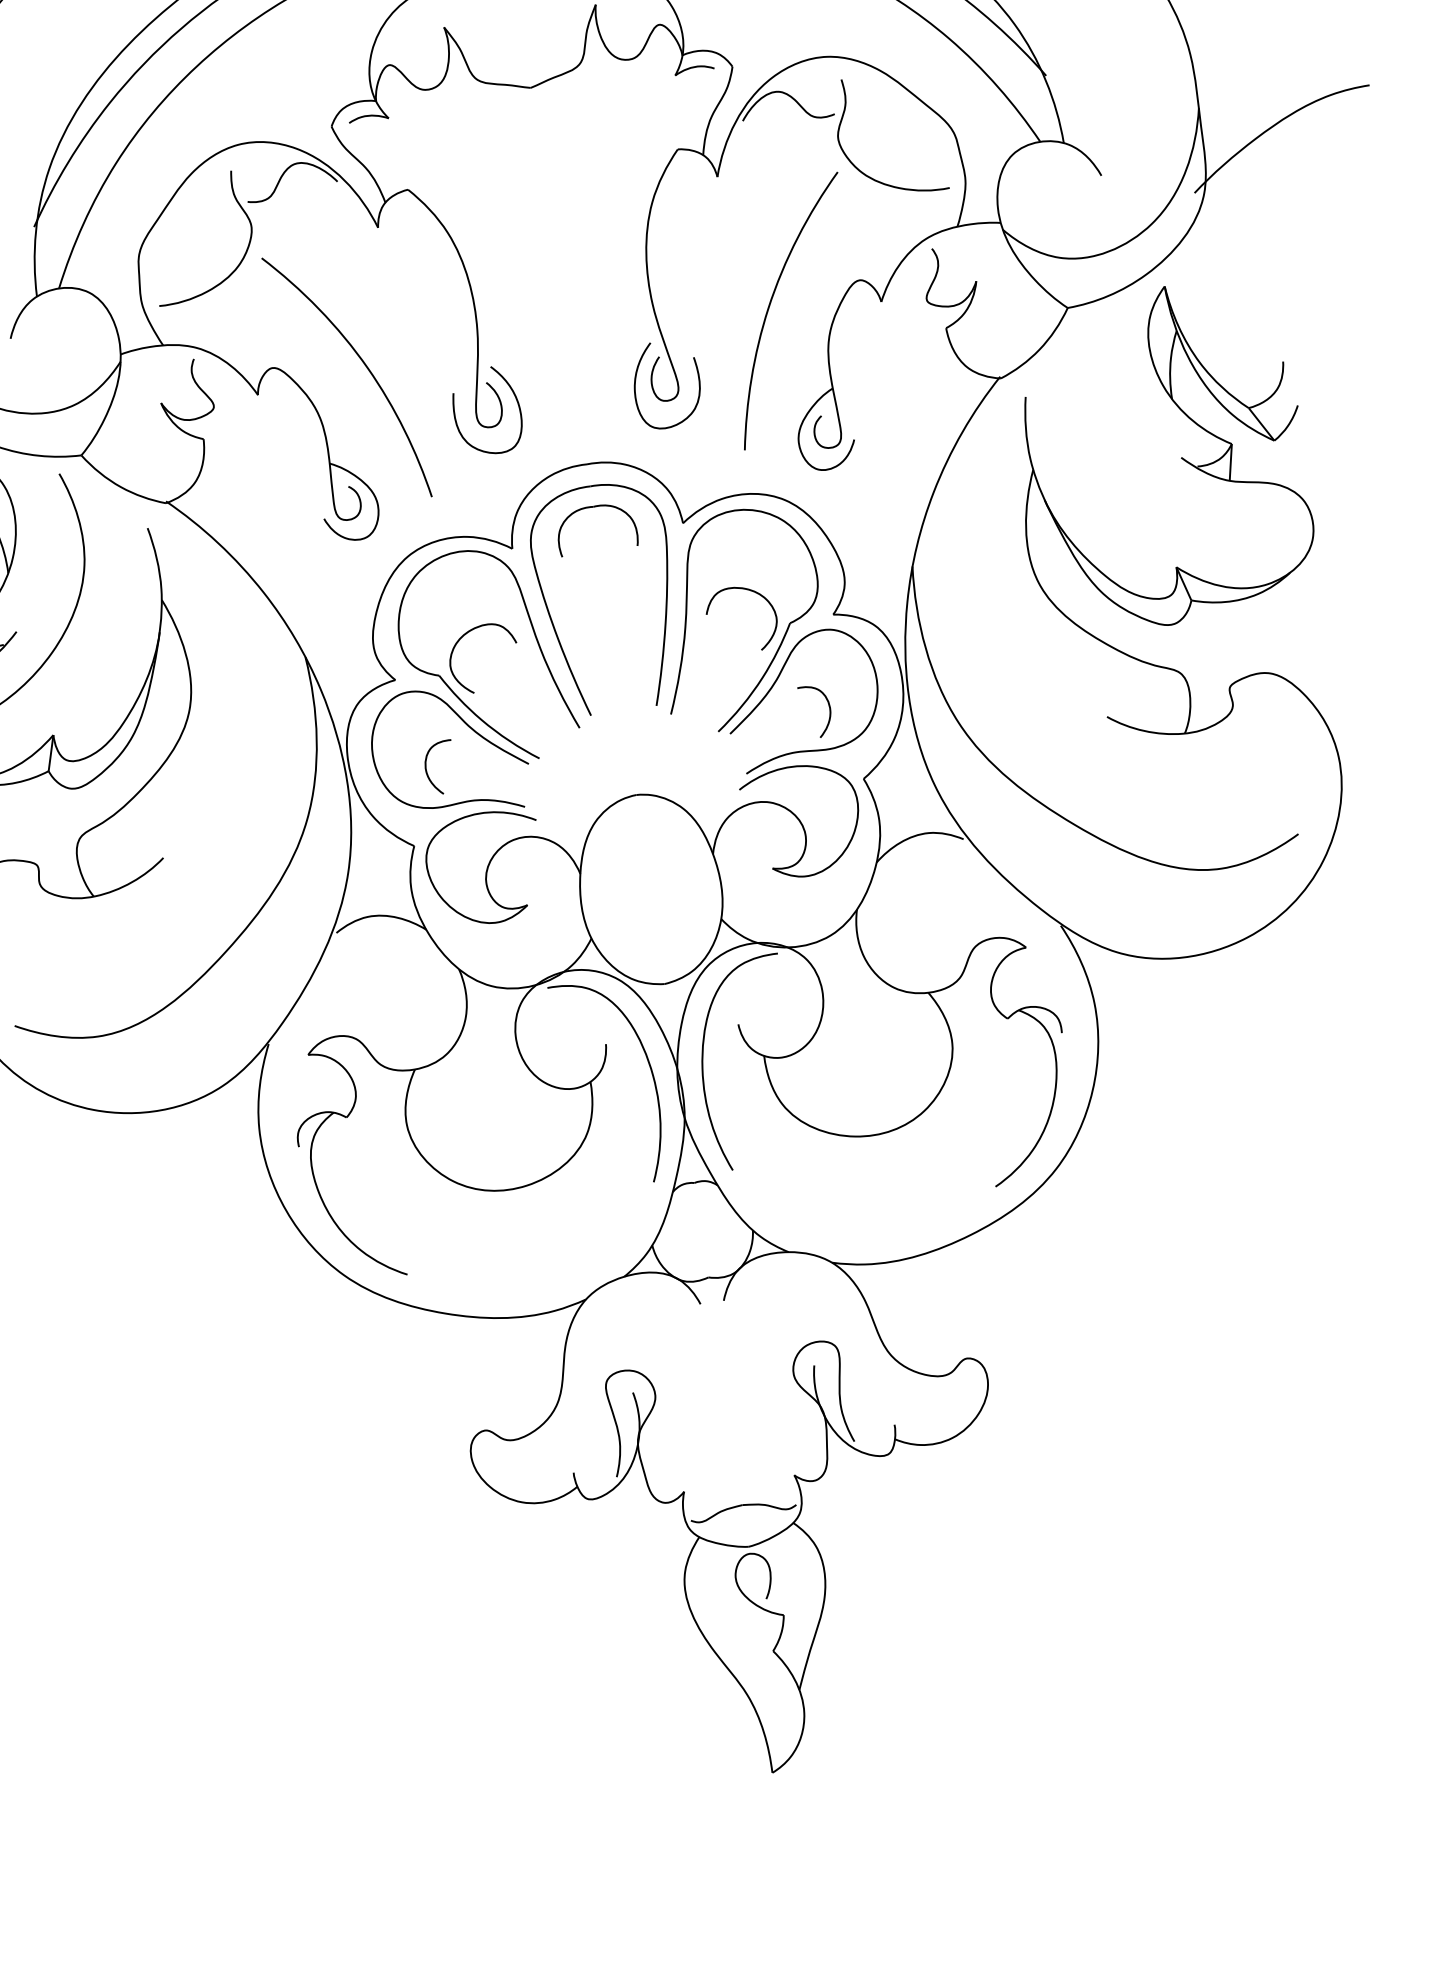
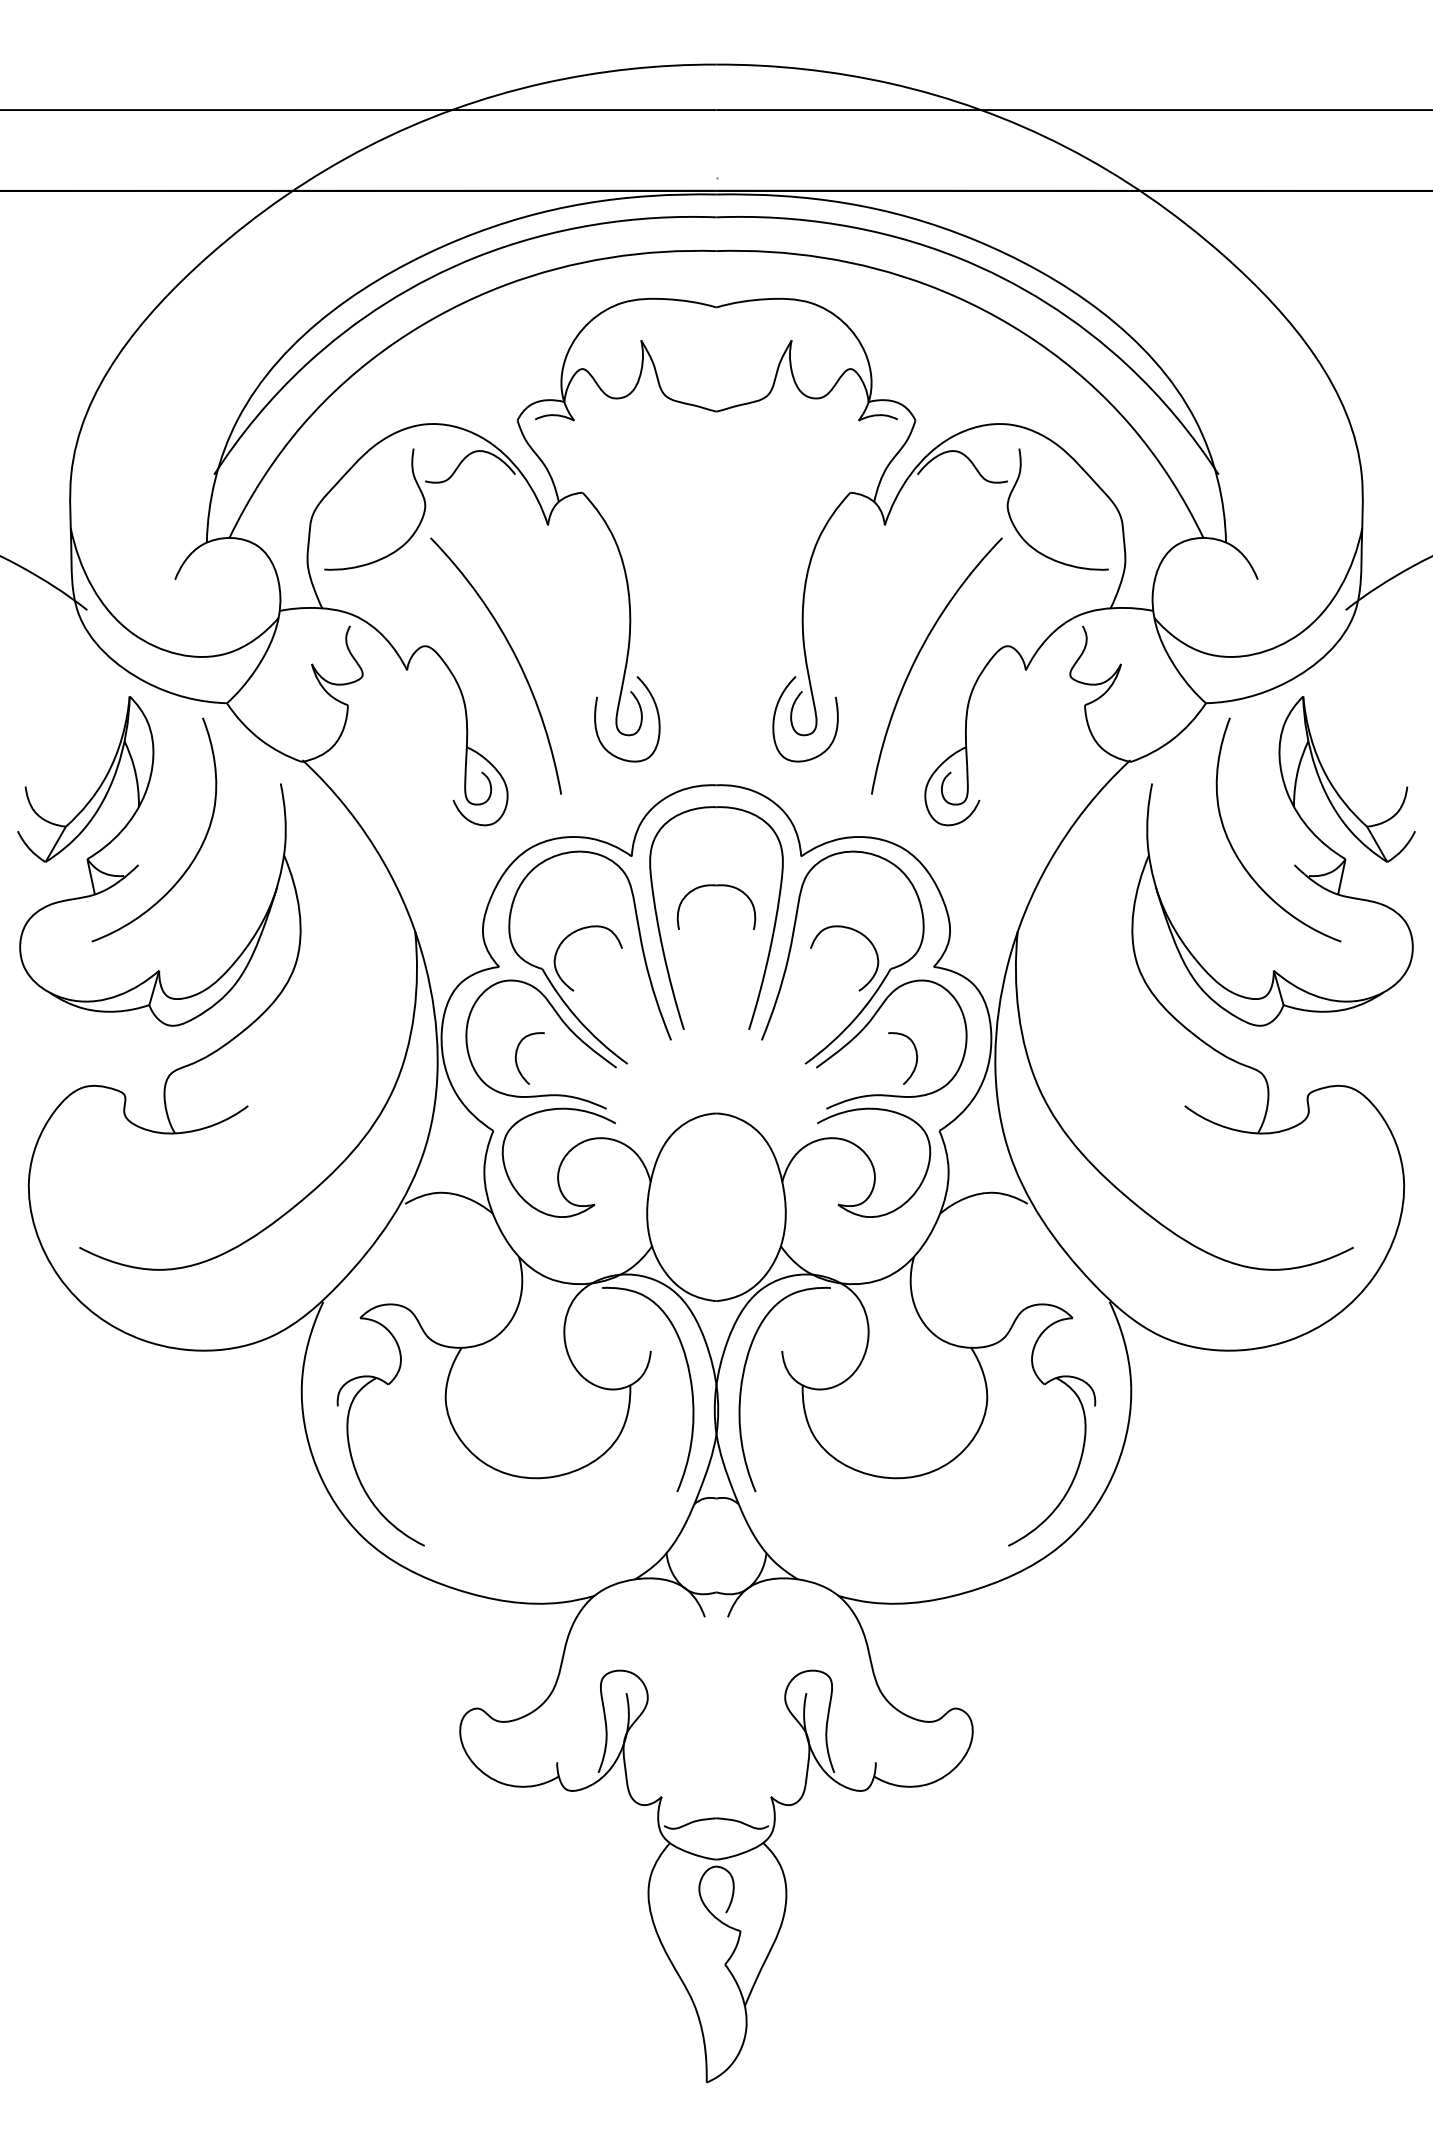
curve: (1123, 457) -> (1238, 856), added
part: (593, 507) -> (716, 886), moved

